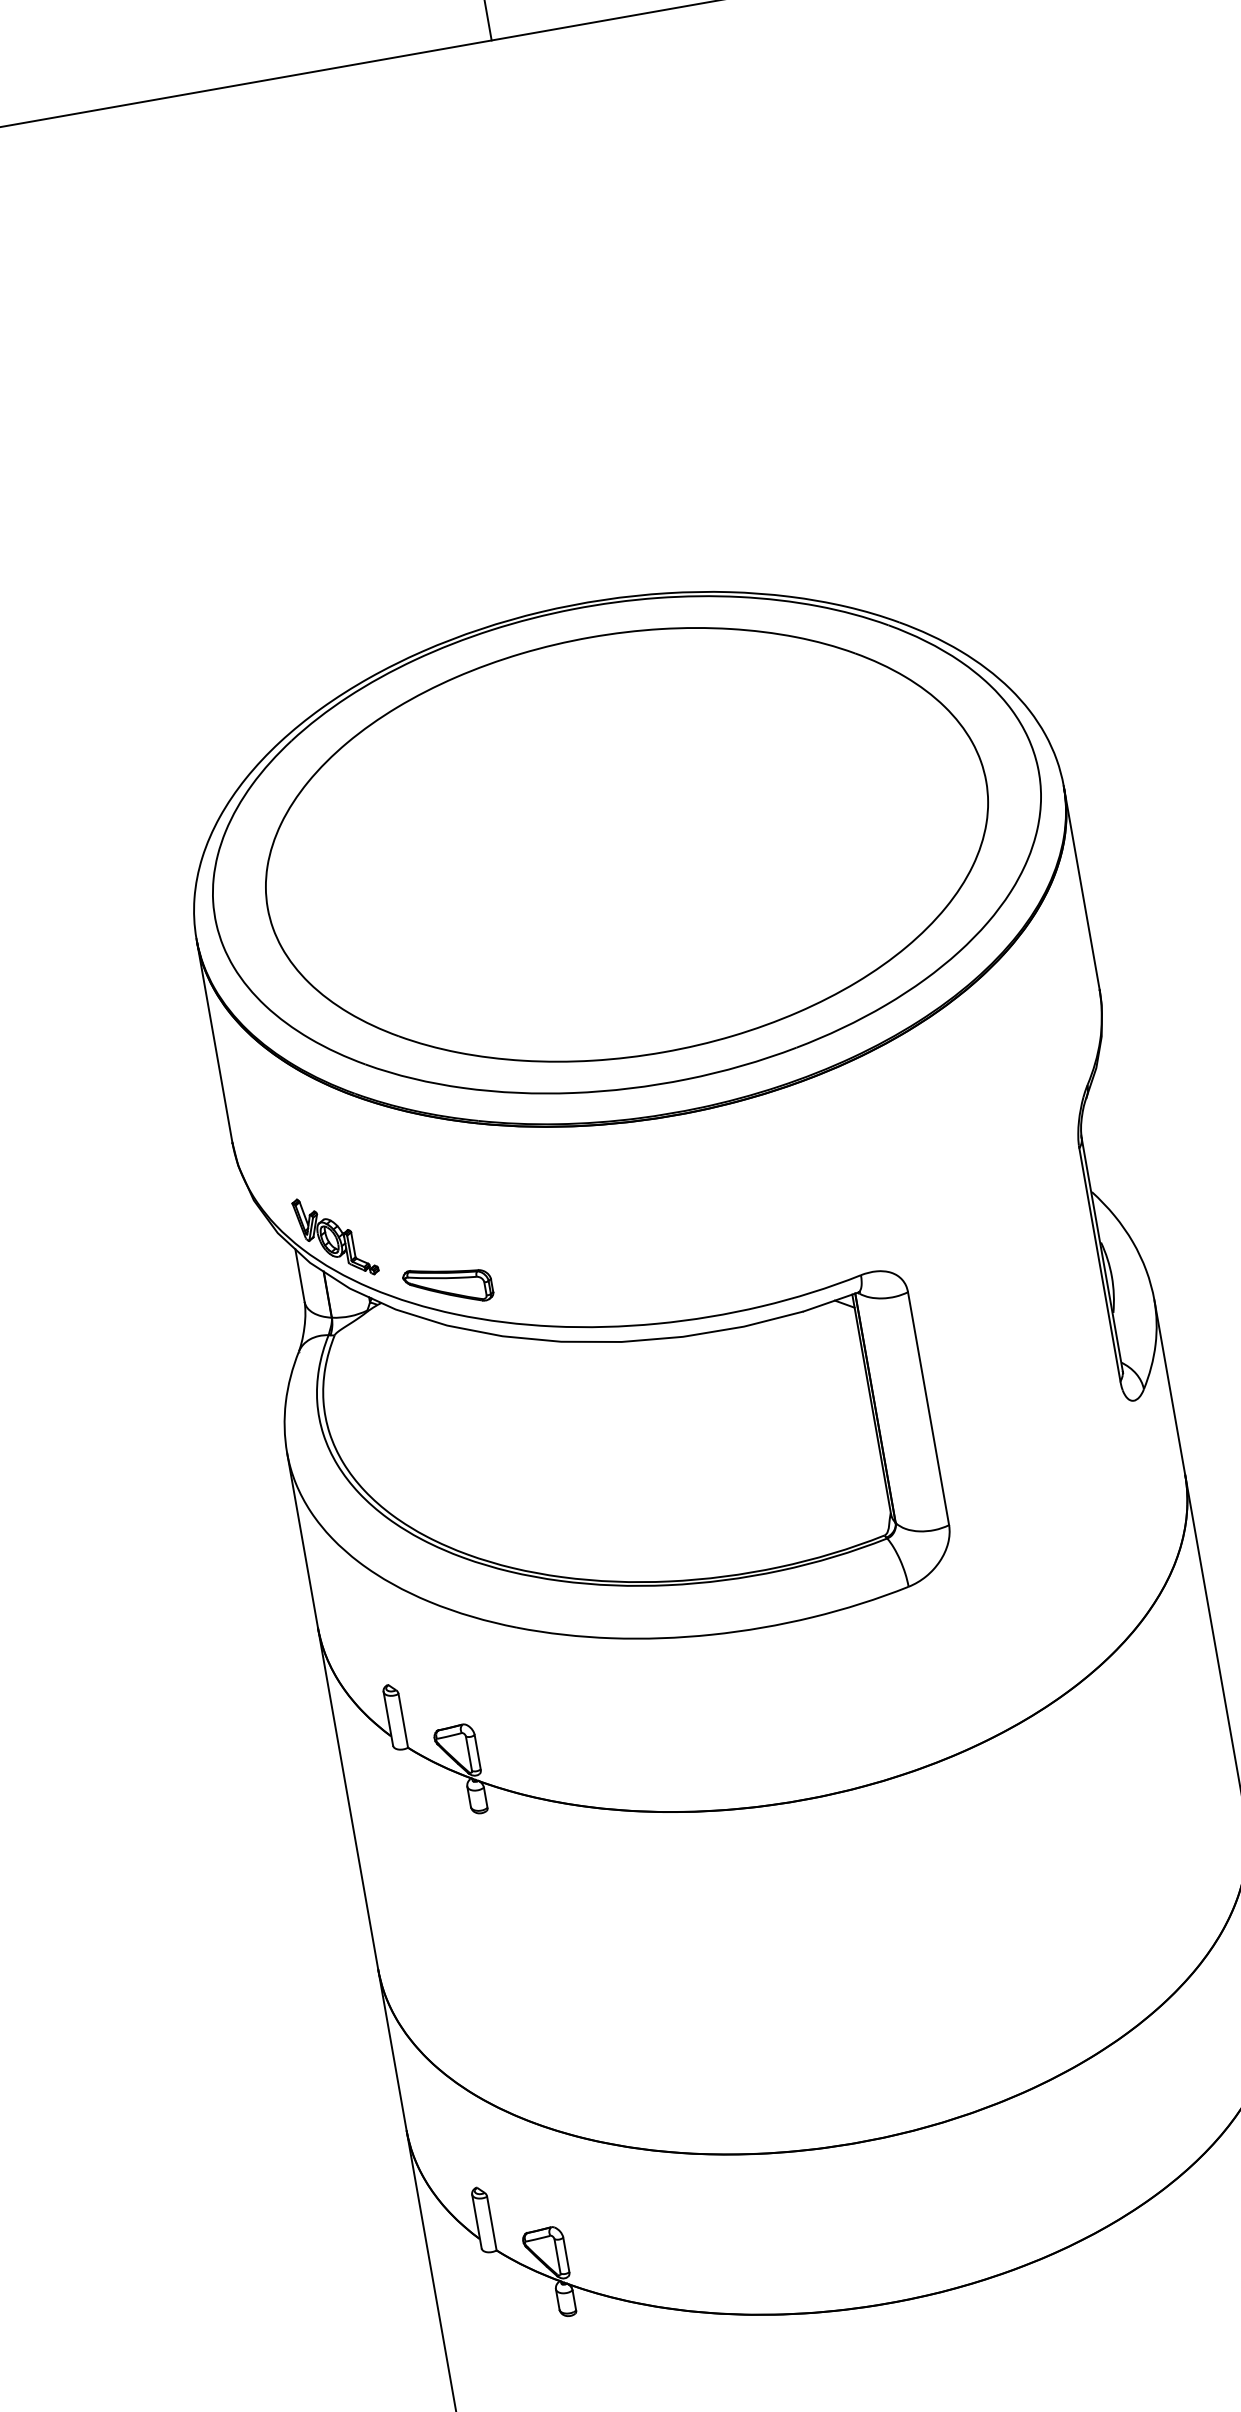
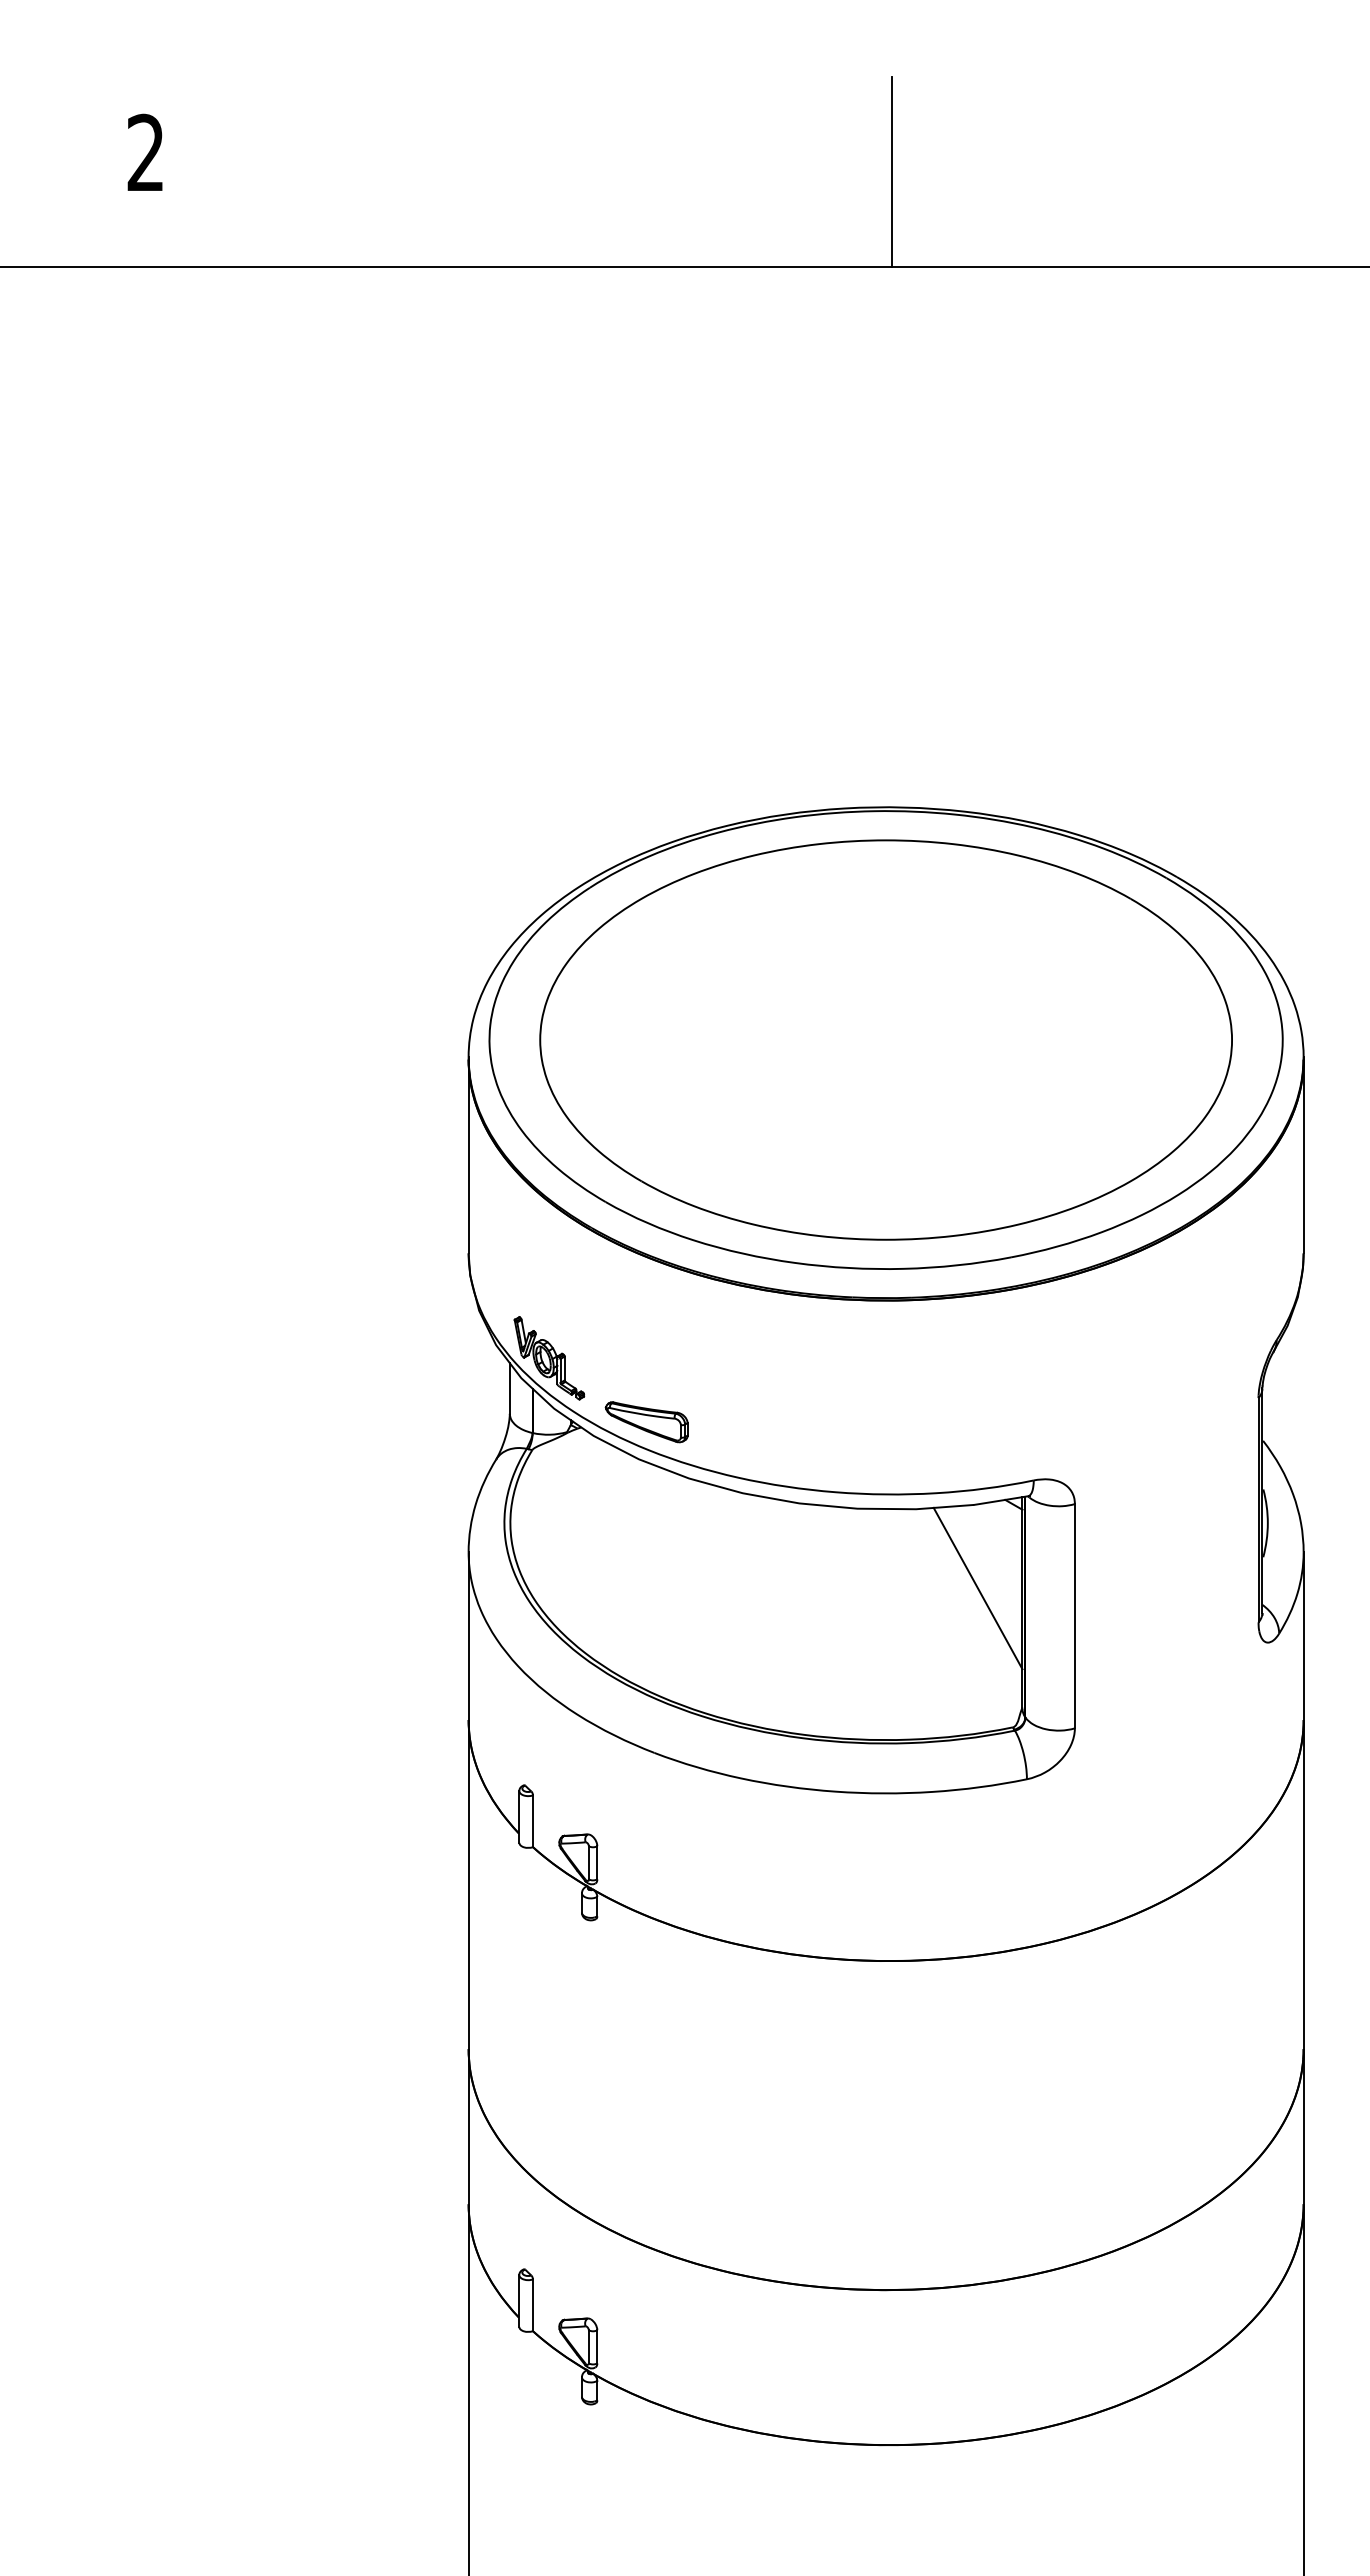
line: (822, 1397) -> (977, 1588), added

